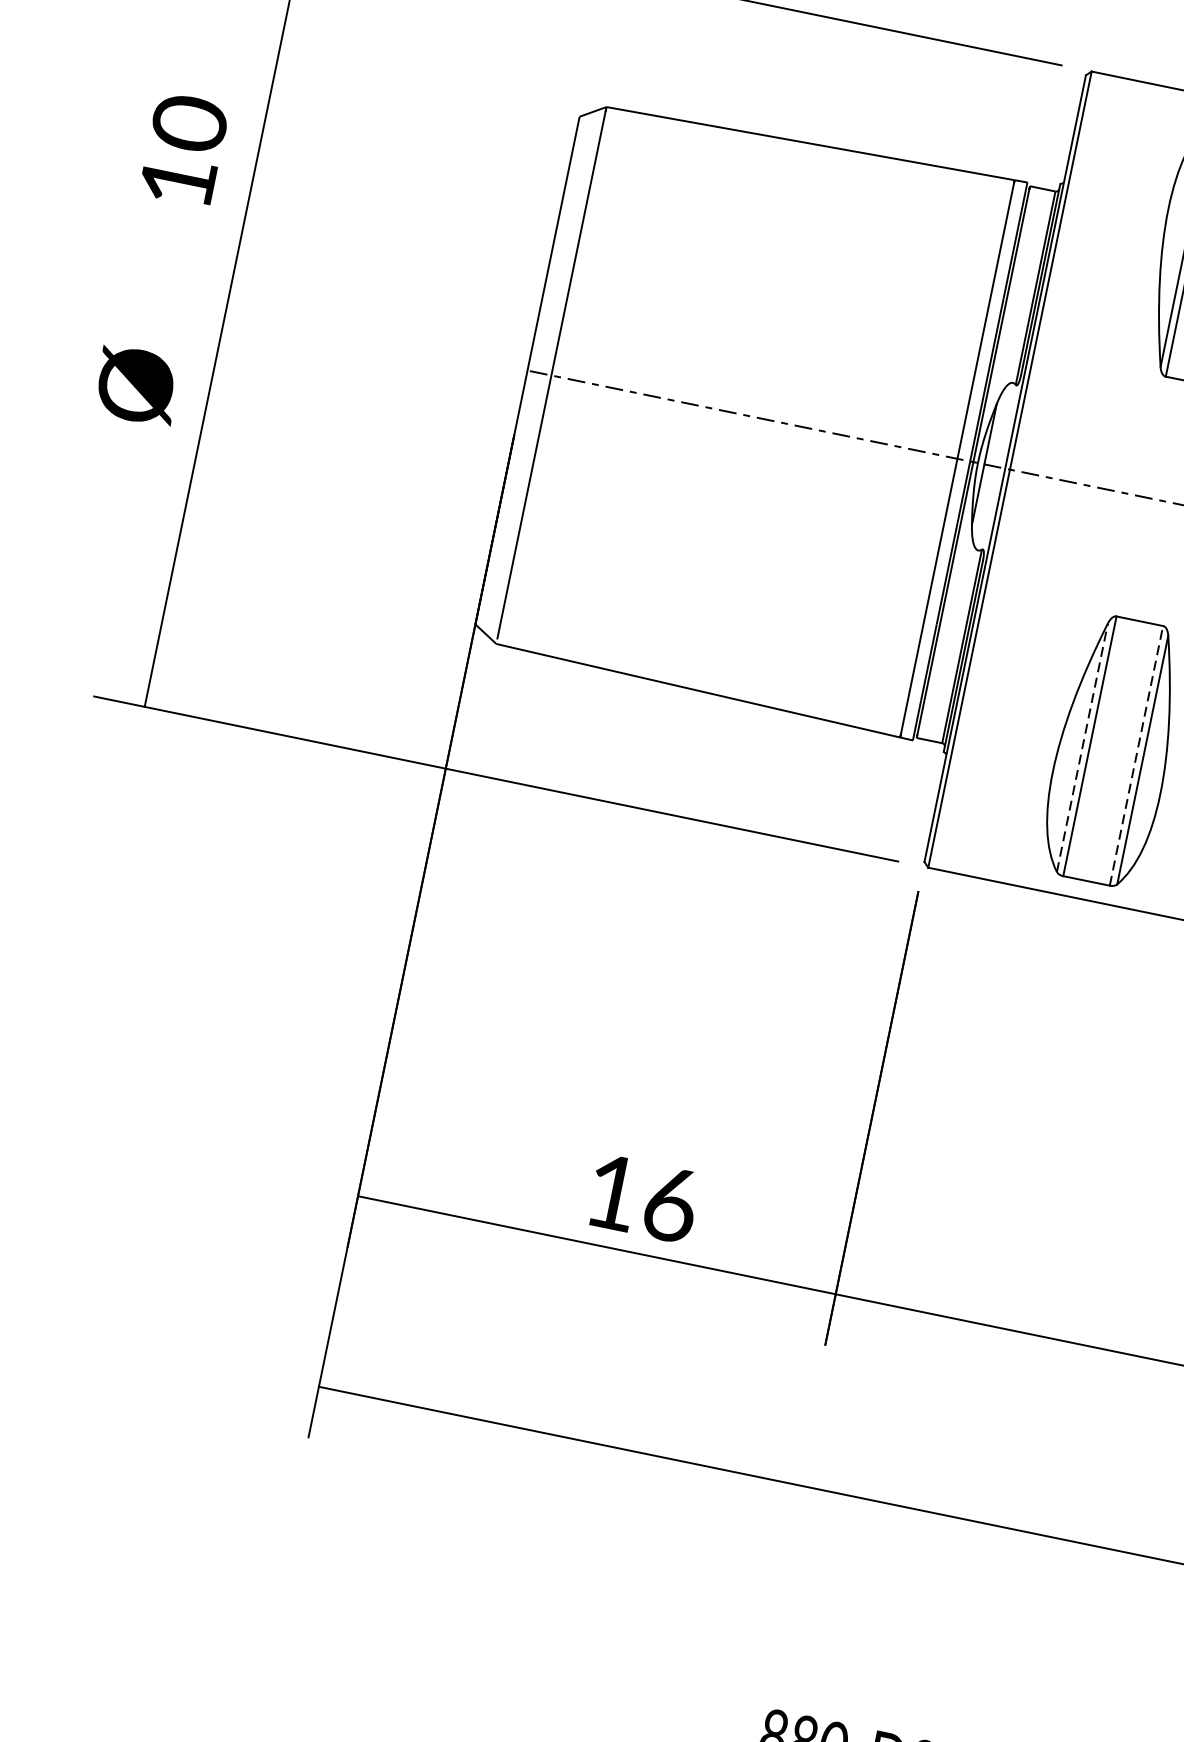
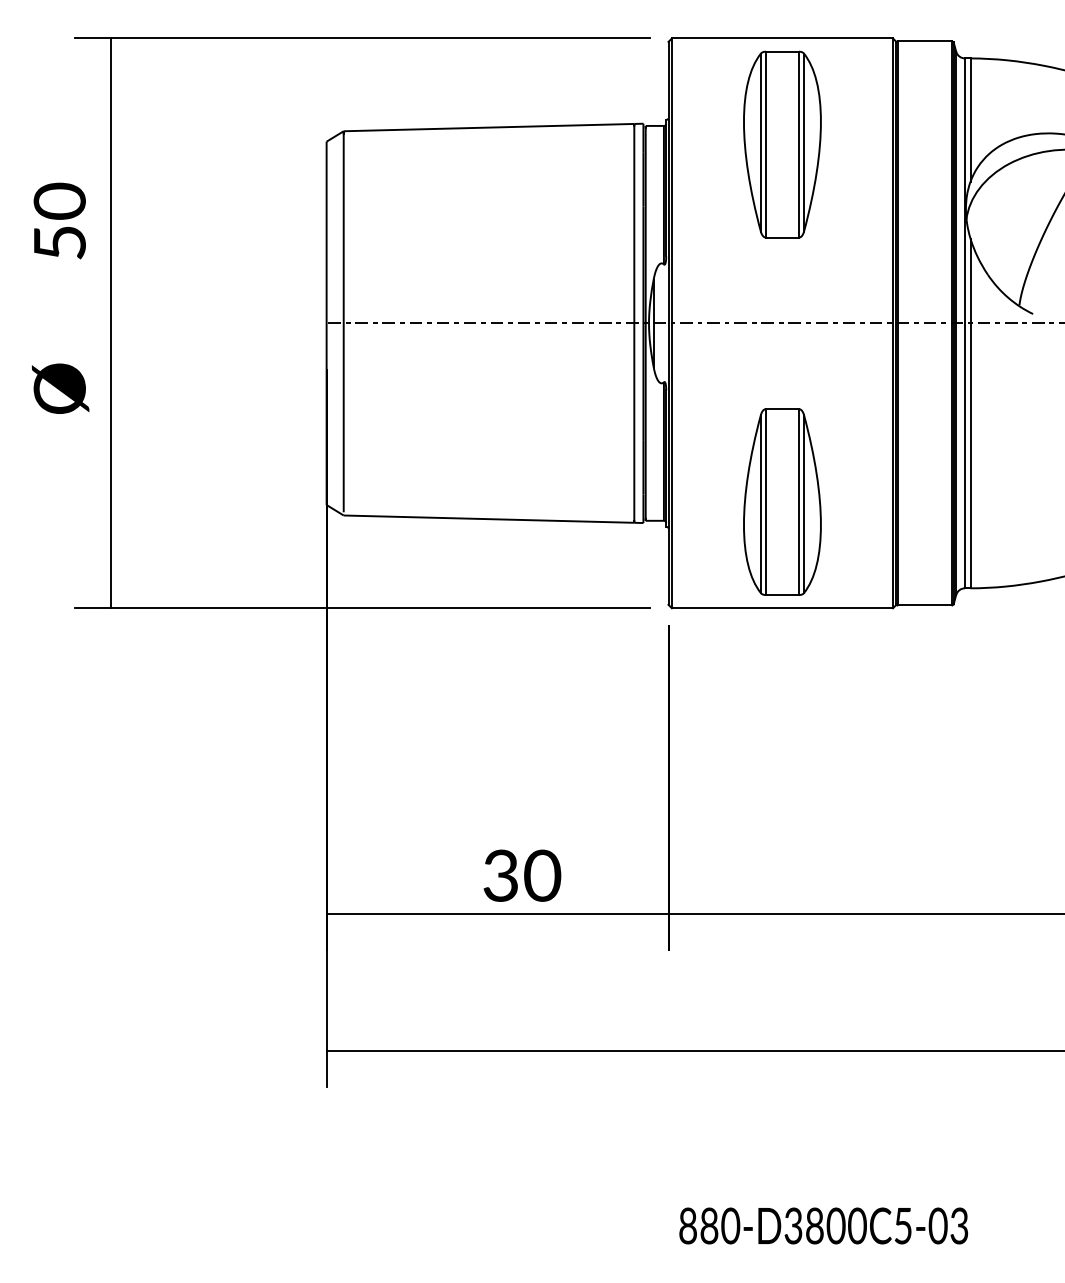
text: (177, 180) -> (59, 242), 10 -> 50
line: (1081, 748) -> (760, 504), dashed -> solid
line: (1136, 756) -> (799, 502), dashed -> solid
text: (642, 1198) -> (522, 875), 16 -> 30

